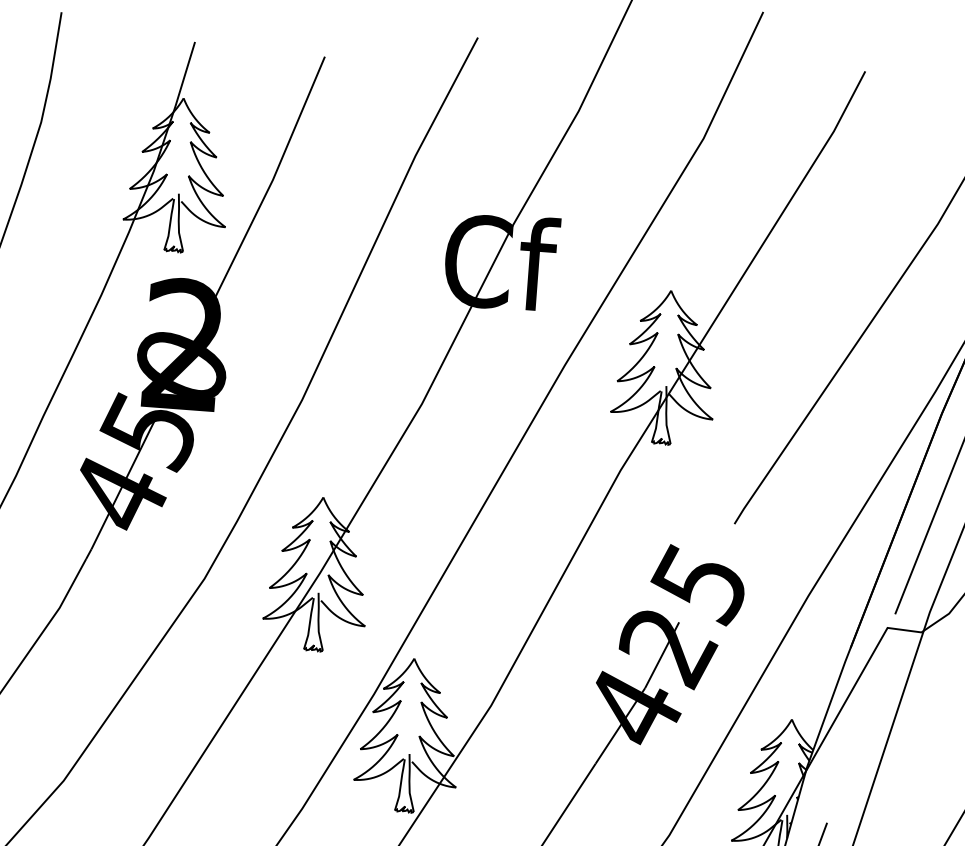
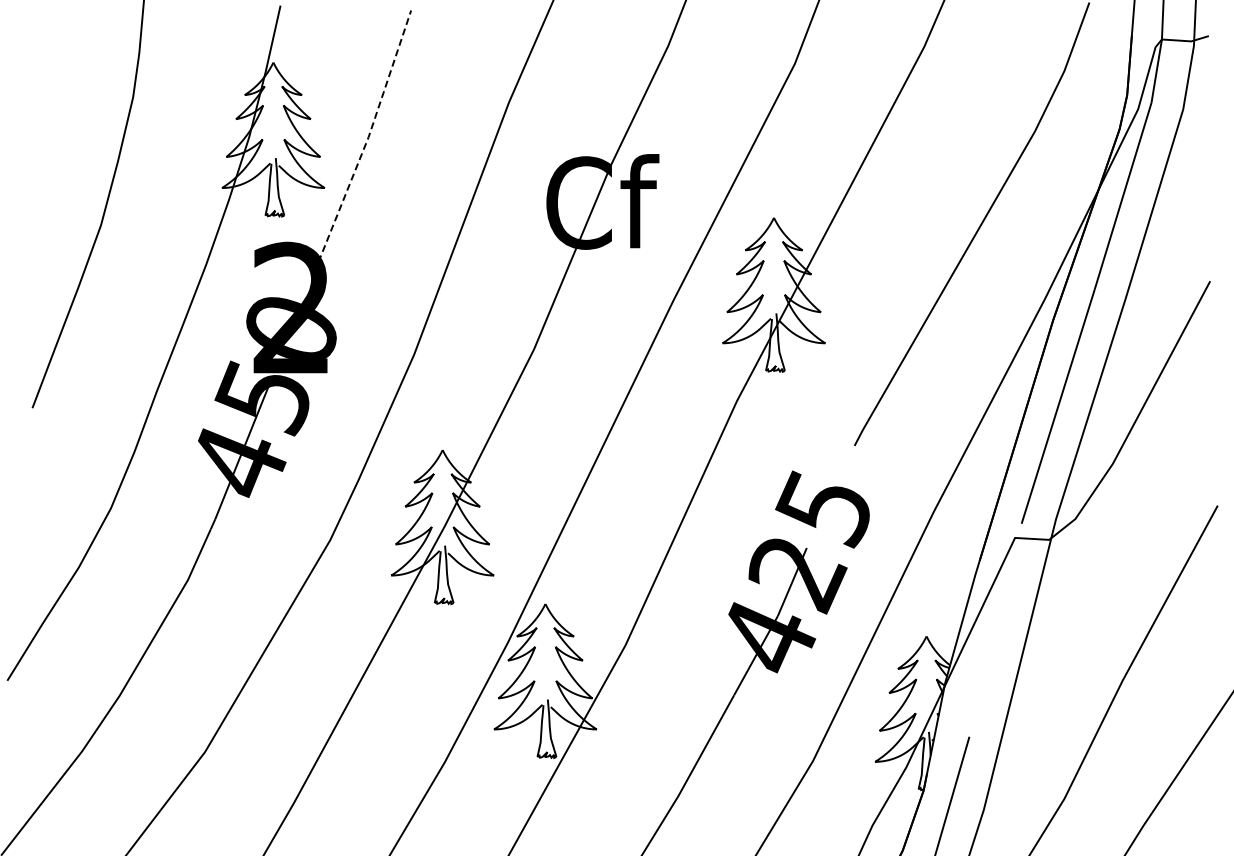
line: (272, 180) -> (368, 137), solid -> dashed

